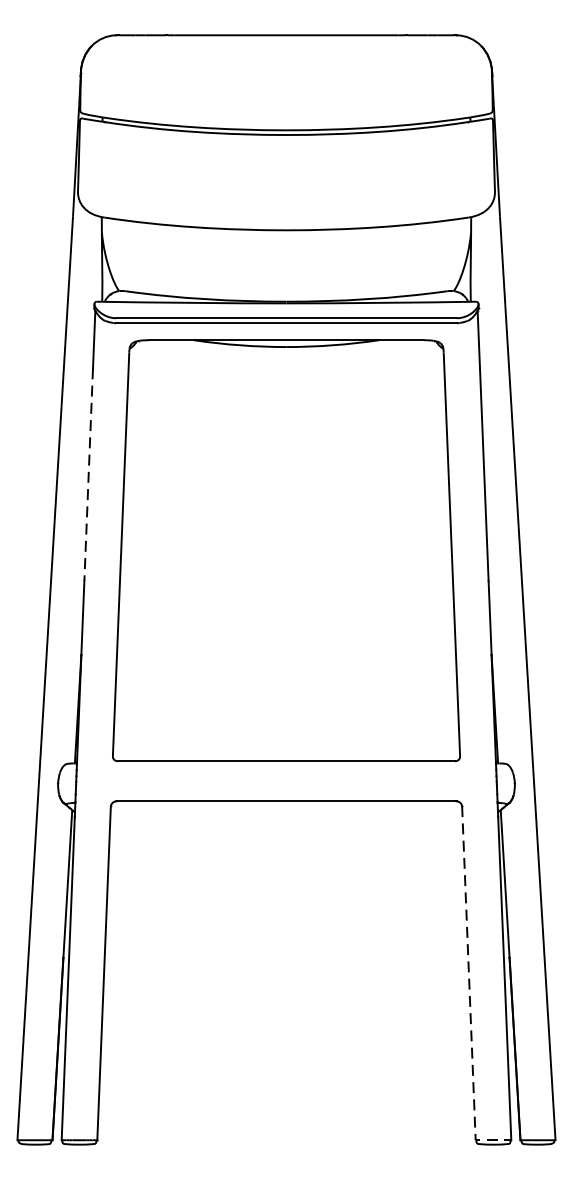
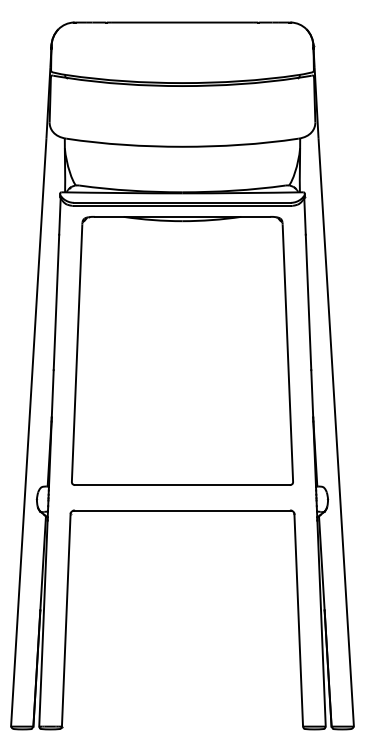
line: (88, 474) -> (56, 302), dashed -> solid
line: (470, 992) -> (299, 632), dashed -> solid

